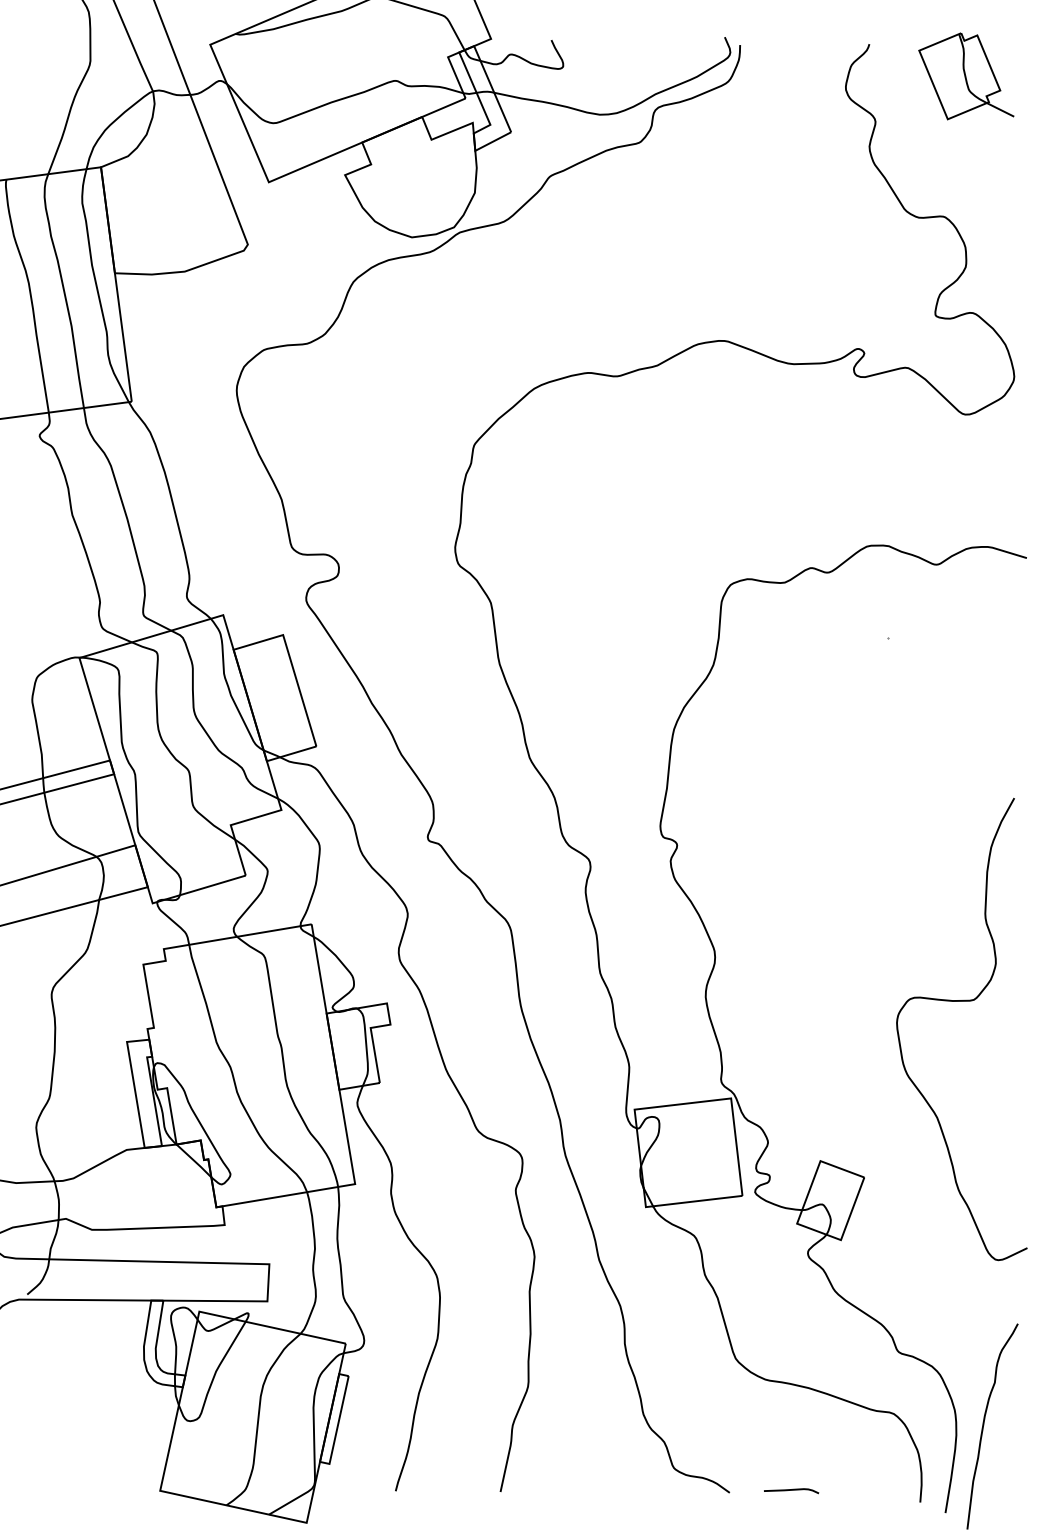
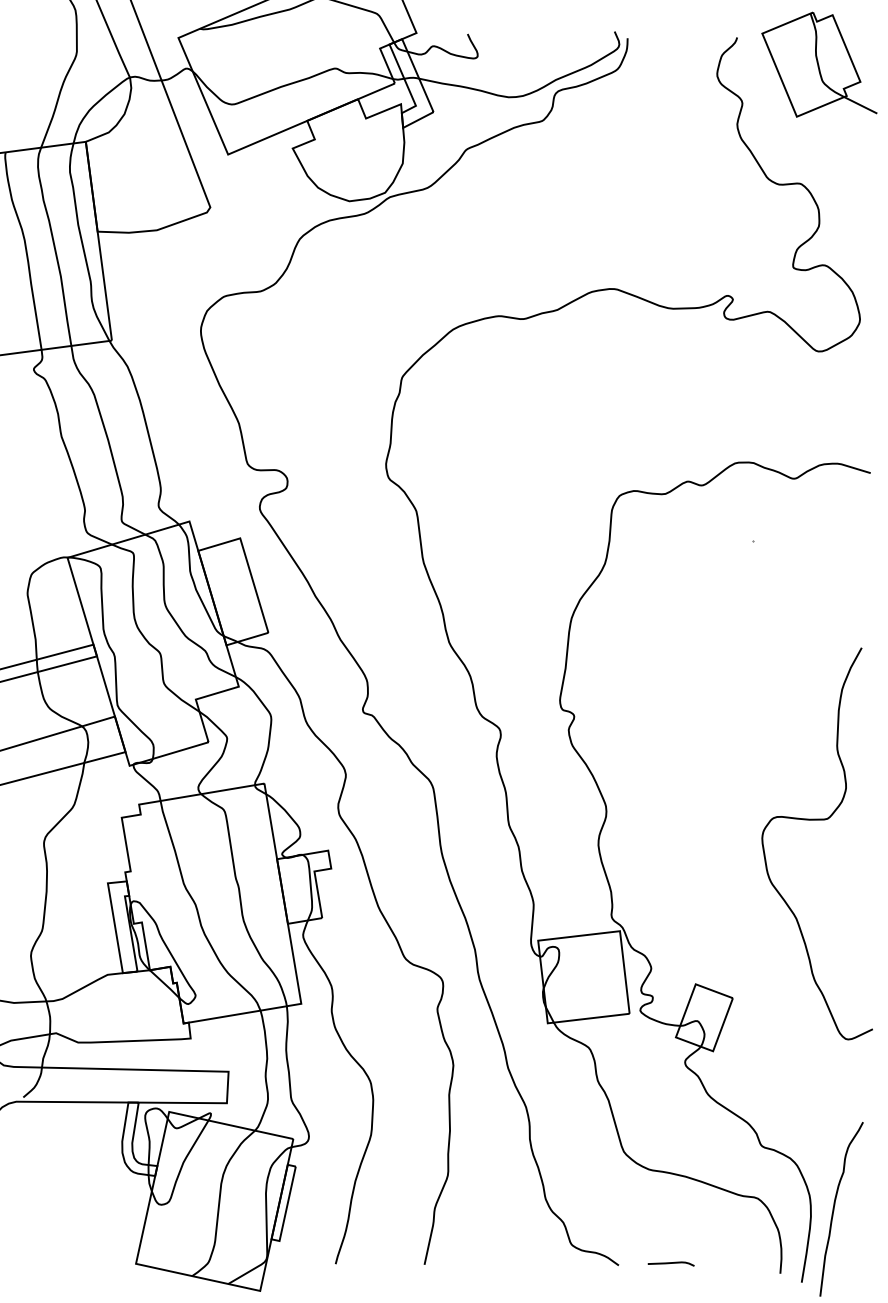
part: (966, 76) -> (819, 64), size x1.43
curve: (961, 1001) -> (816, 820), moved

